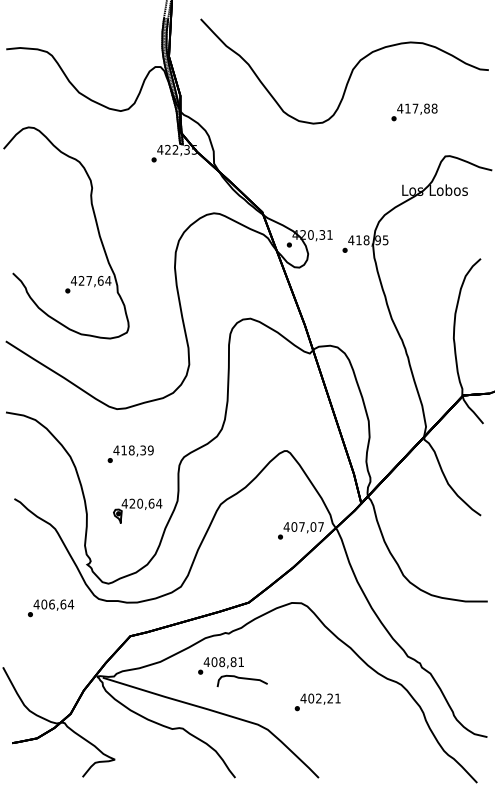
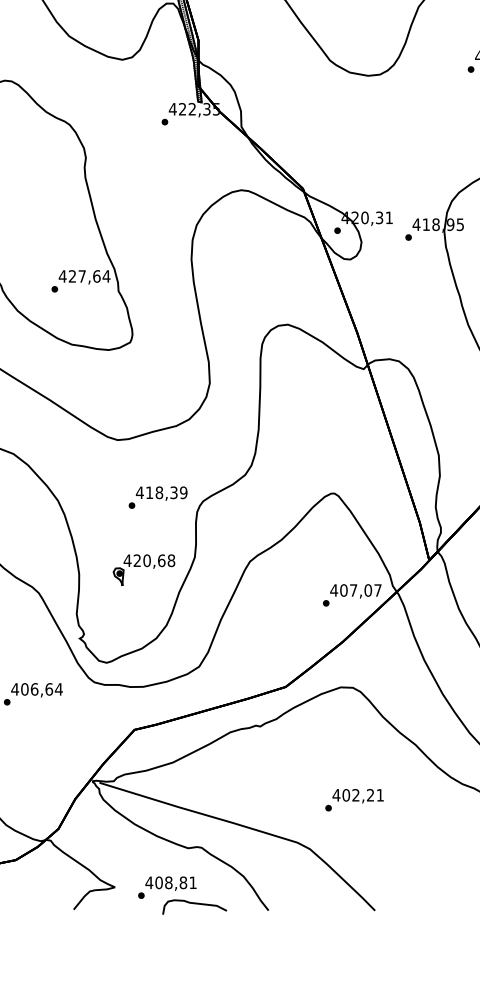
text: (130, 453) -> (157, 496), moved
text: (159, 503) -> (171, 560), 420,64 -> 420,68
part: (232, 672) -> (182, 896), moved
text: (317, 702) -> (354, 800), moved

